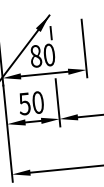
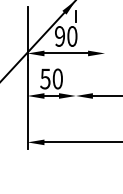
line: (84, 48) -> (105, 33), removed
text: (36, 56) -> (60, 36), 80 -> 90
line: (57, 102) -> (75, 80), removed

